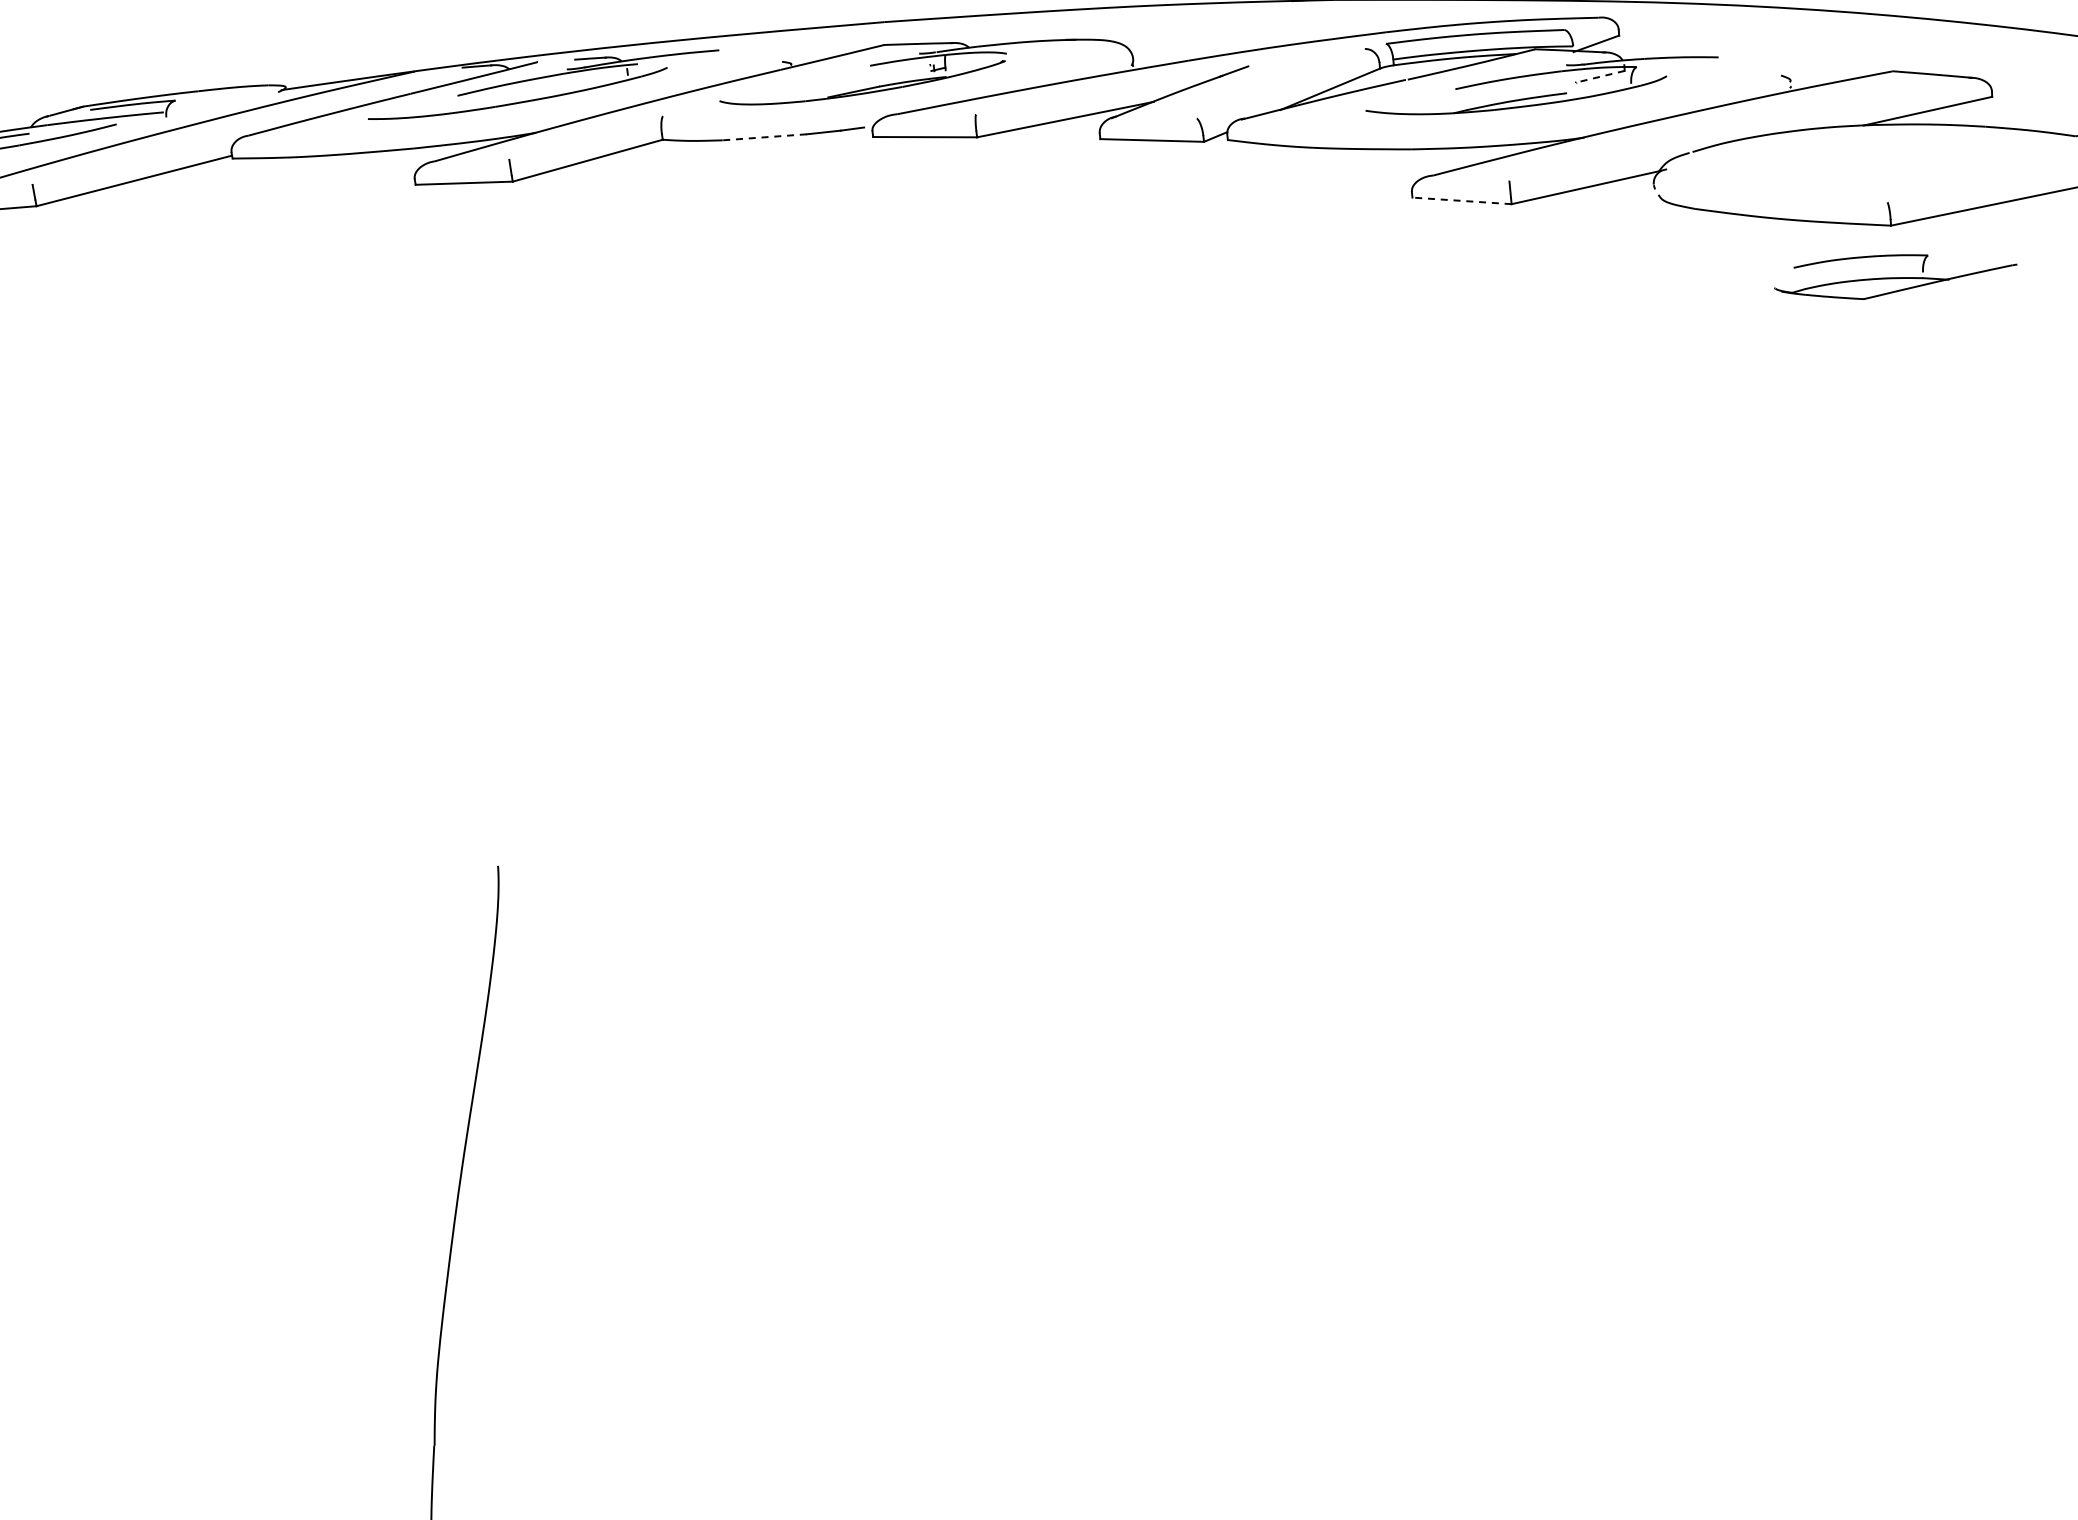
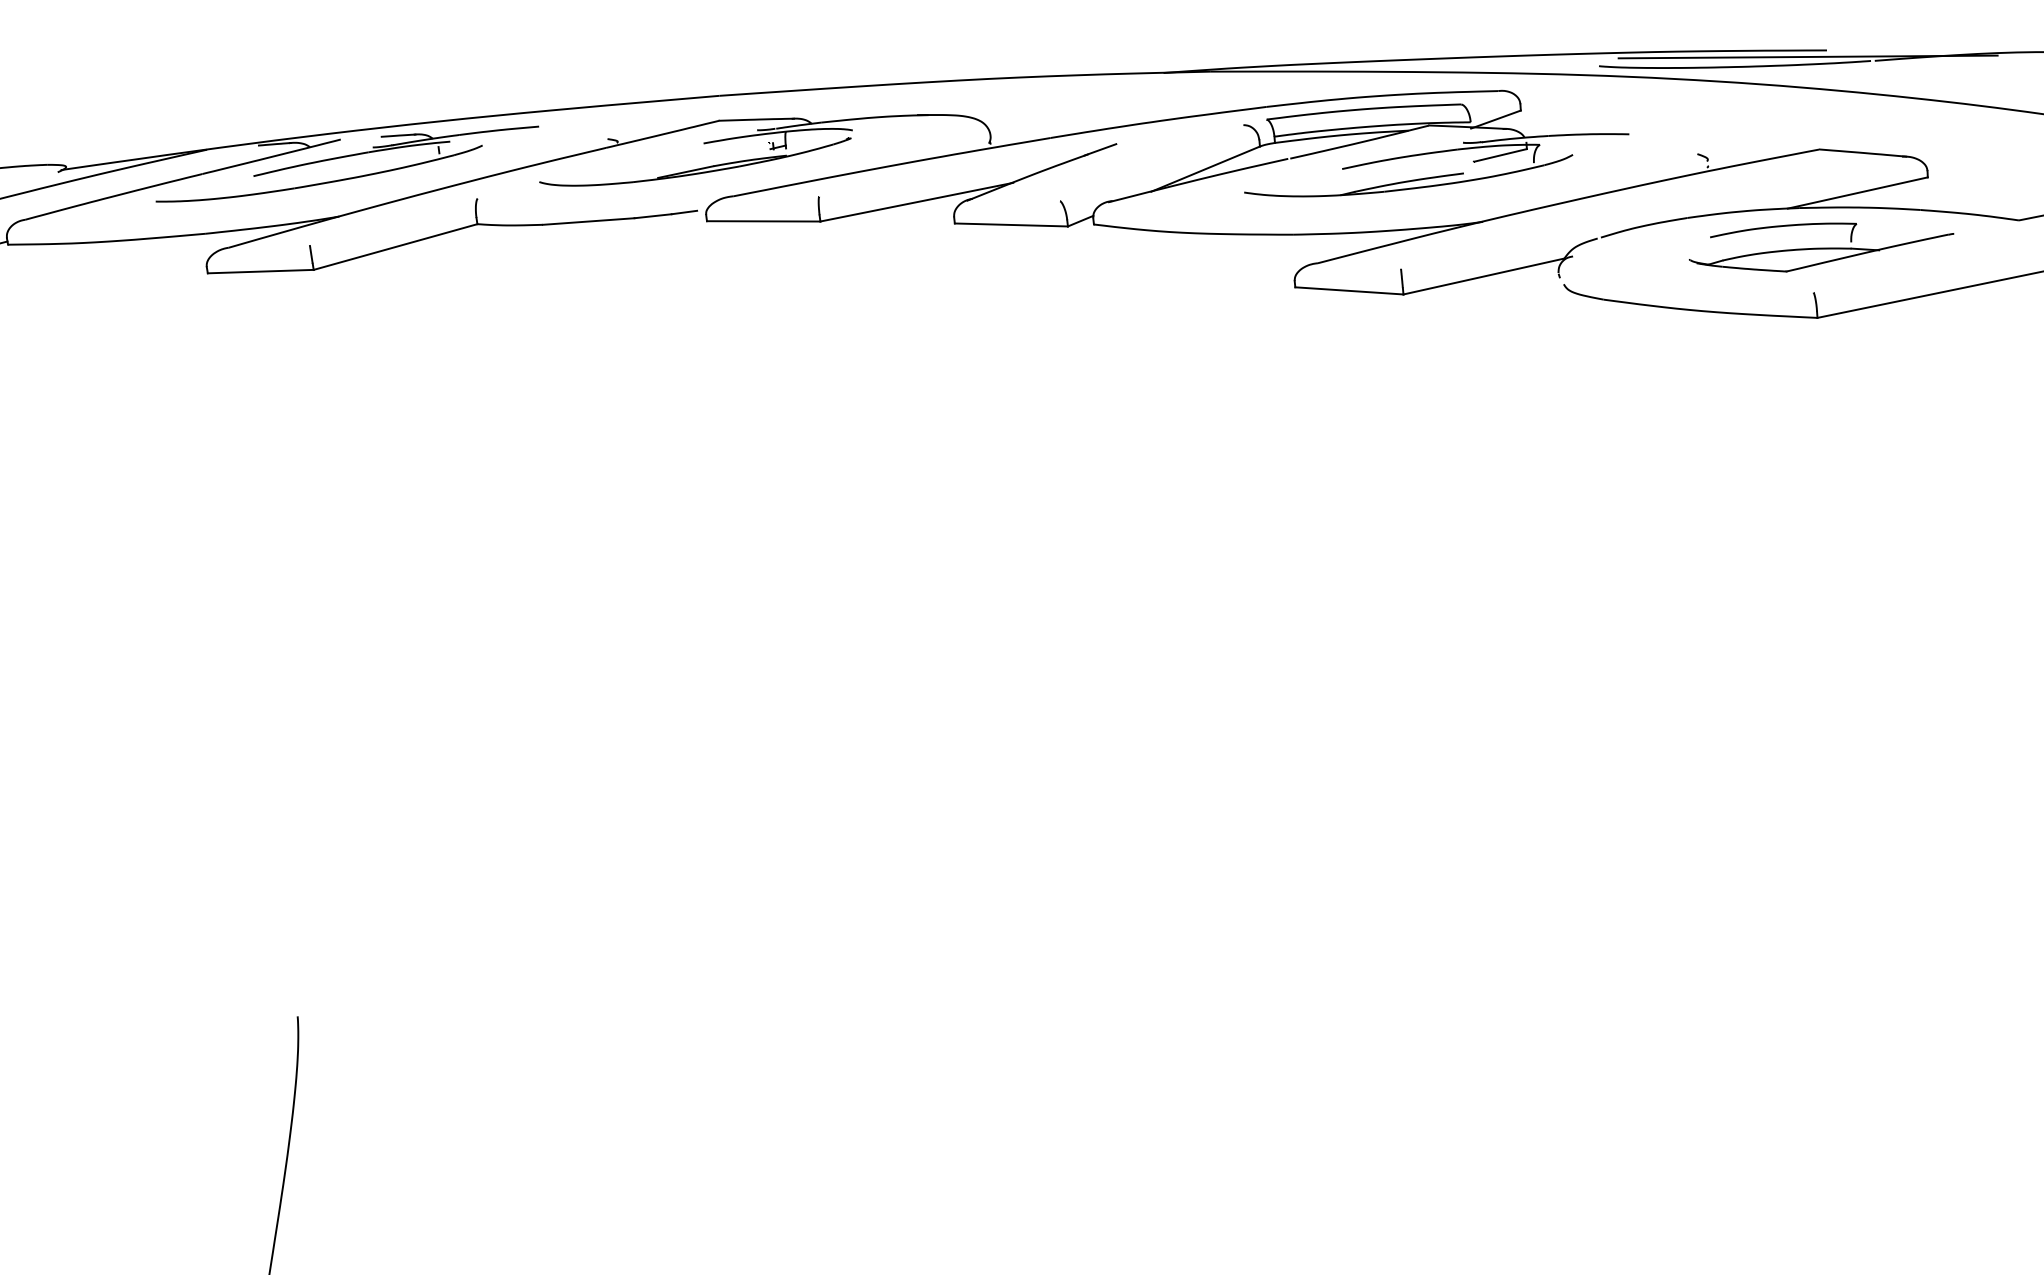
line: (1600, 76) -> (1500, 155), dashed -> solid
line: (764, 137) -> (588, 221), dashed -> solid
line: (1462, 200) -> (1349, 290), dashed -> solid
part: (1895, 276) -> (1821, 246), moved

